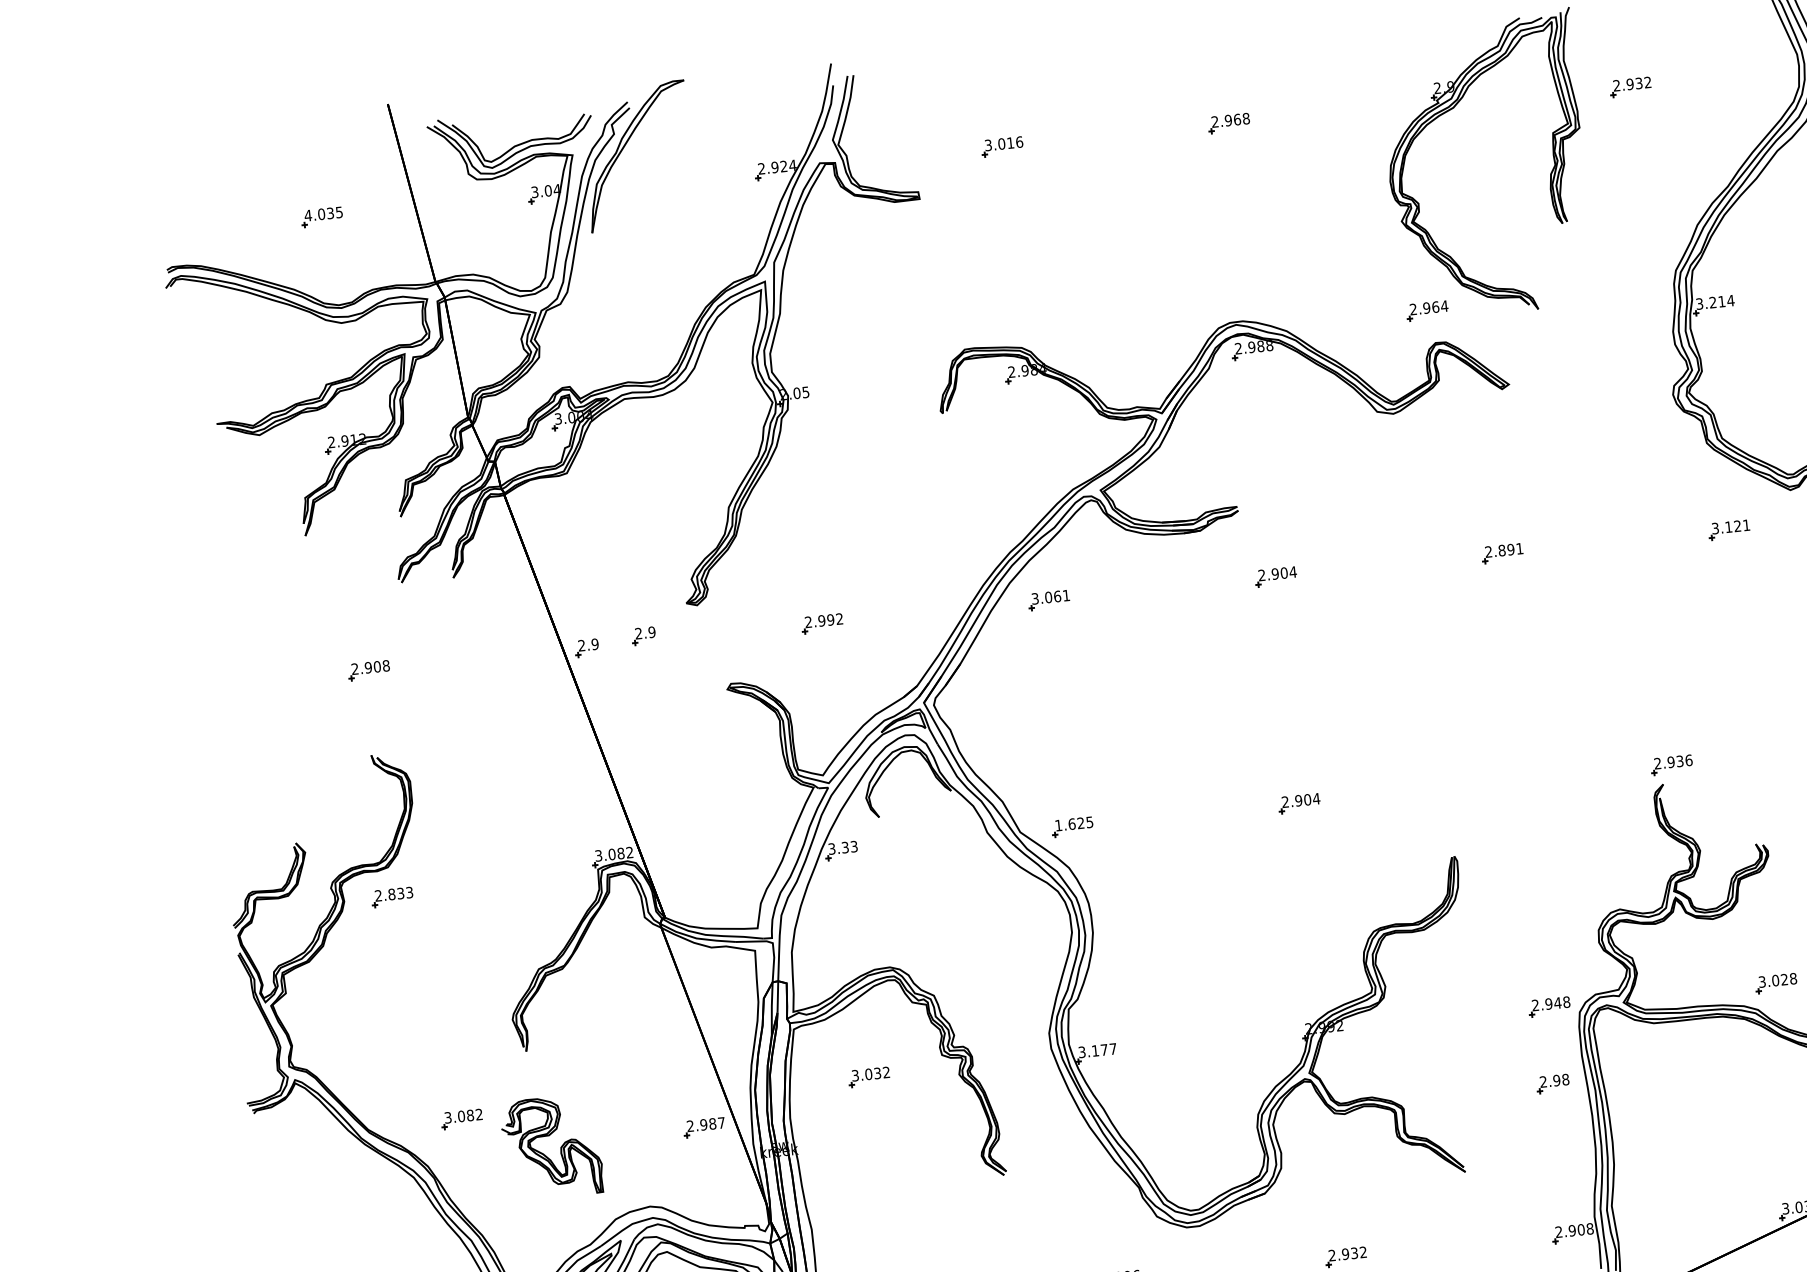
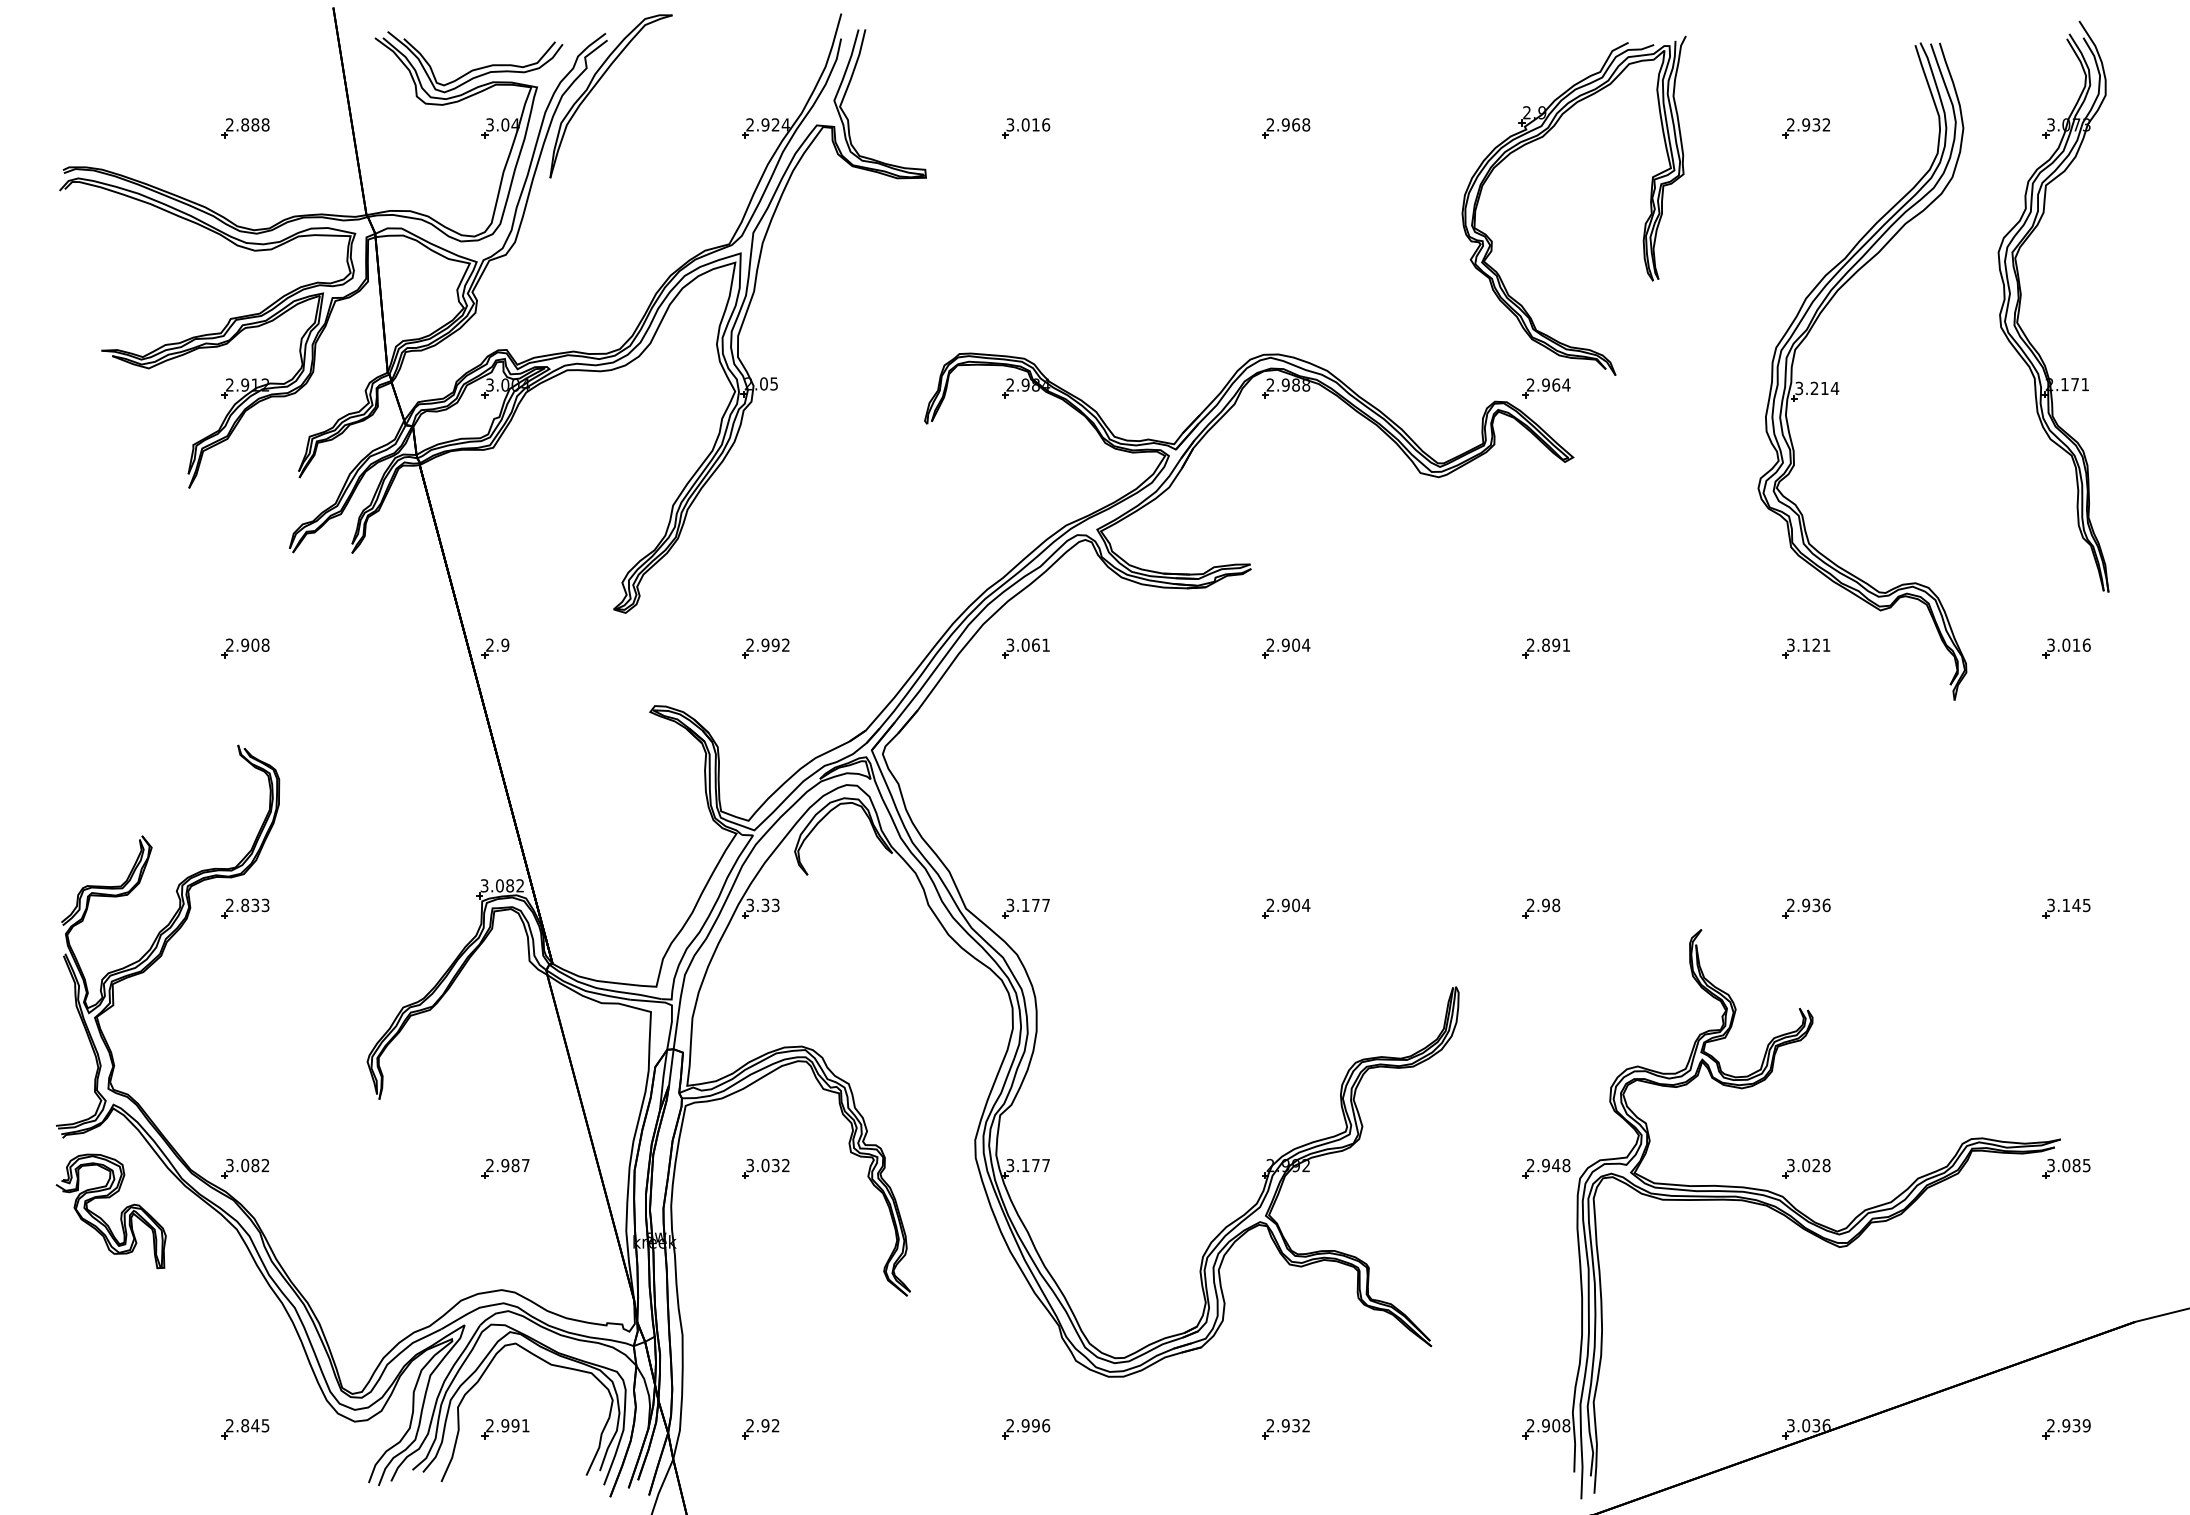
part: (1630, 87) -> (1806, 128), moved
text: (323, 213) -> (247, 124), 4.035 -> 2.888
part: (1427, 311) -> (1546, 388), moved
part: (643, 635) -> (561, 641), removed
part: (1671, 764) -> (1806, 908), moved
text: (1073, 824) -> (1027, 905), 1.625 -> 3.177
part: (1553, 1083) -> (1541, 908), moved
part: (462, 1118) -> (245, 1168), moved
part: (704, 1127) -> (505, 1168), moved
part: (560, 1148) -> (120, 1213), moved

